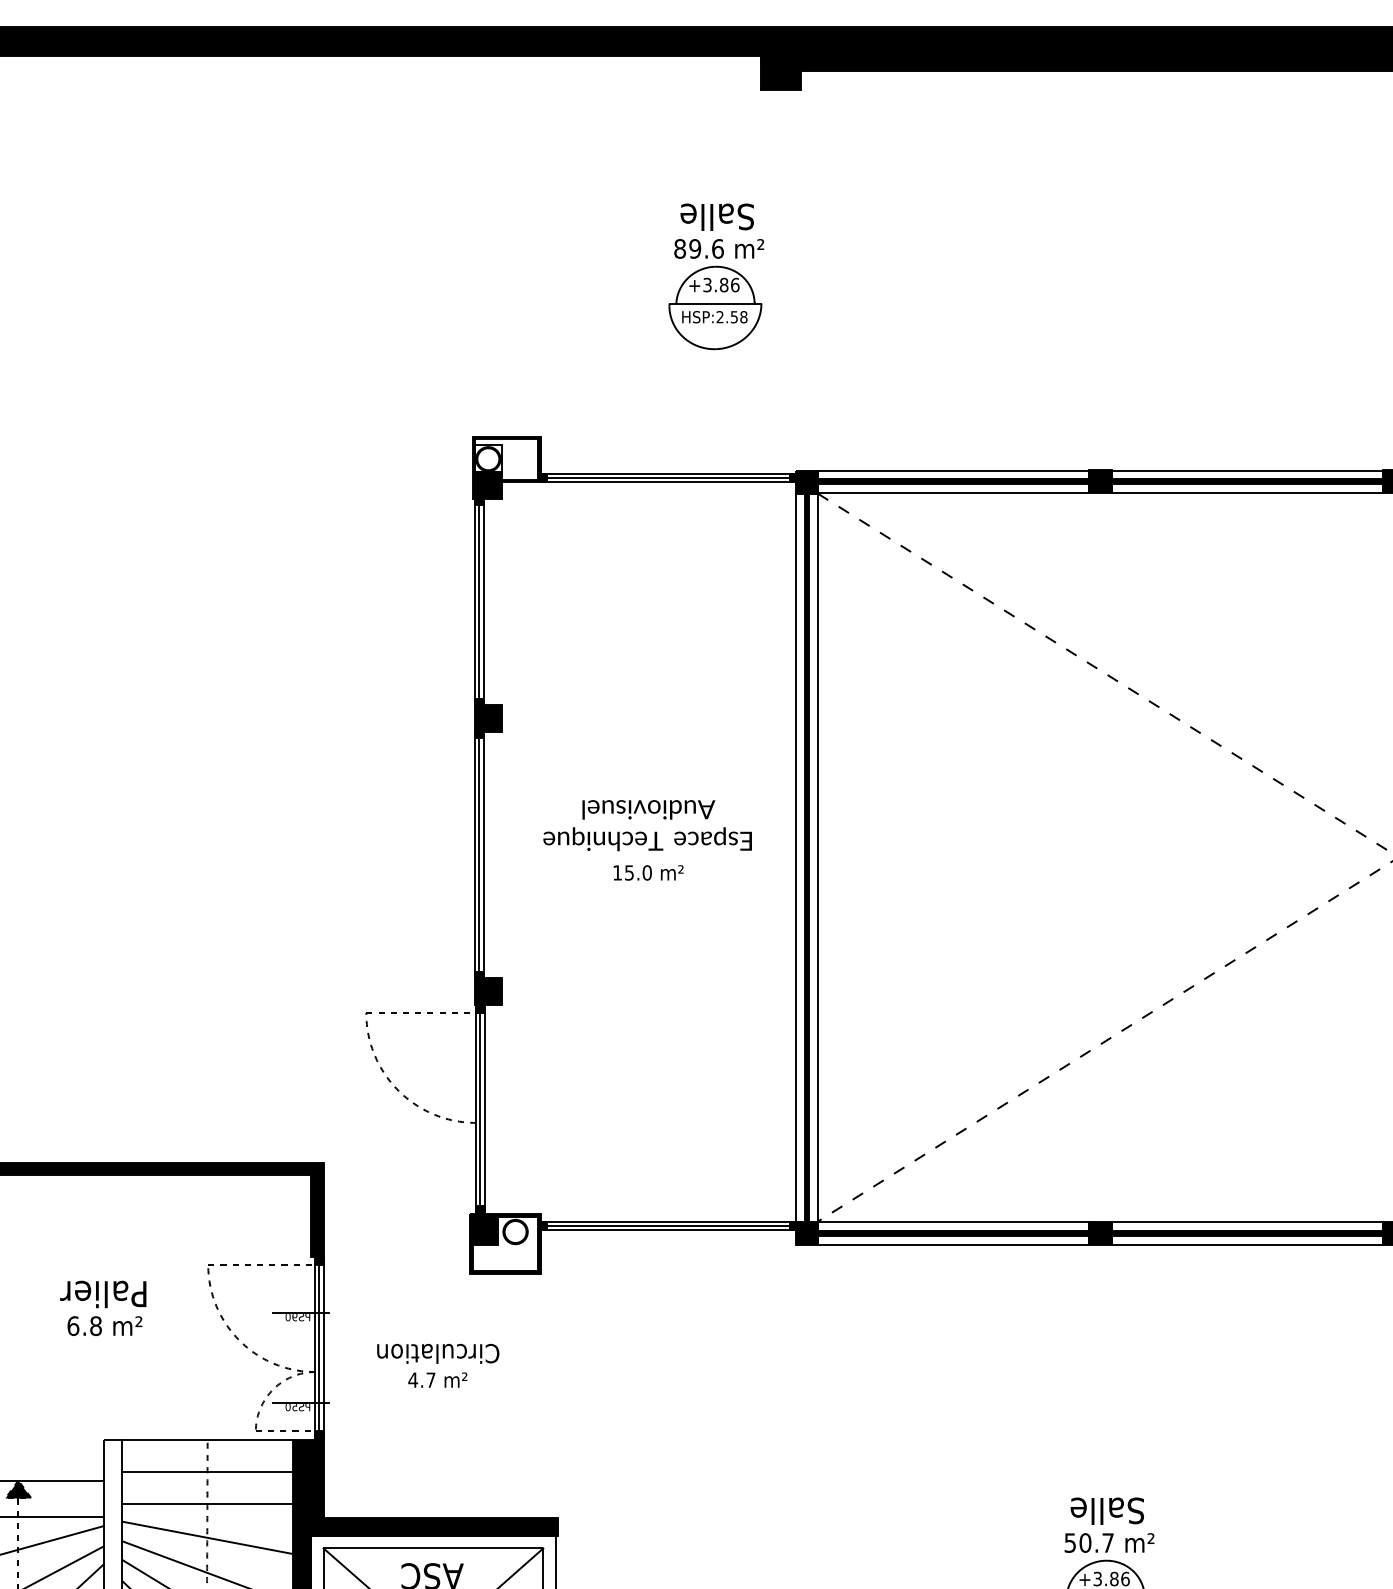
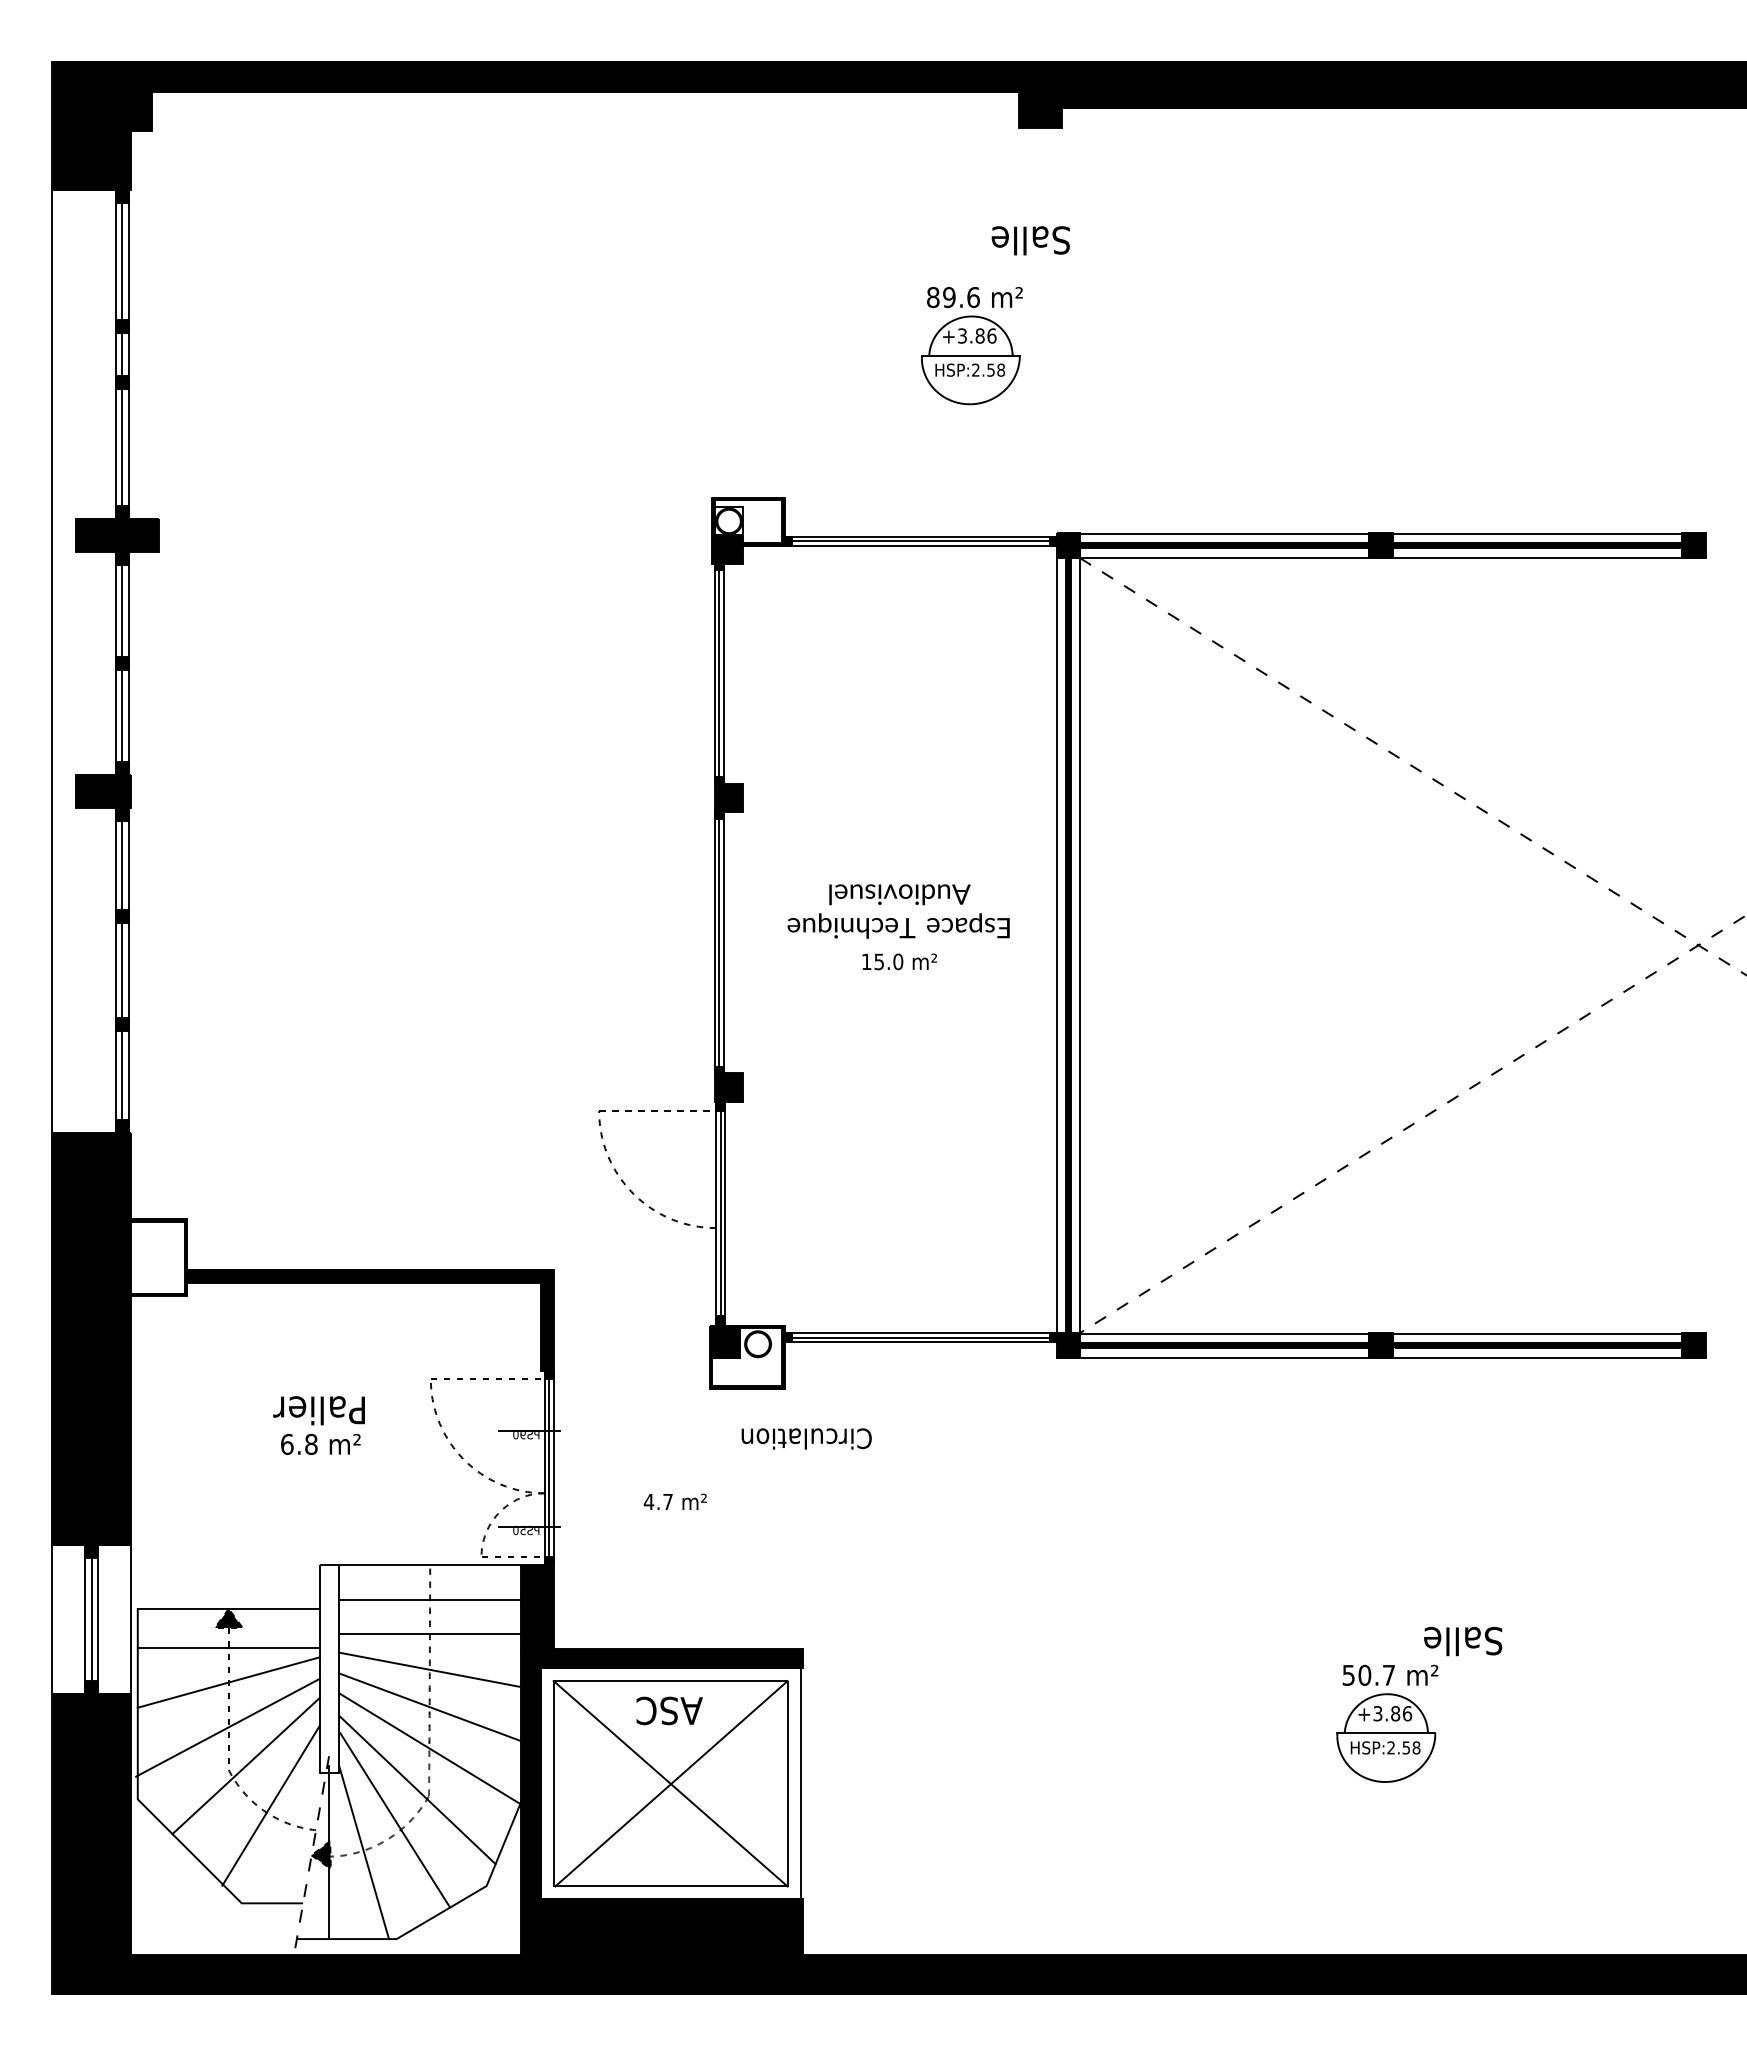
text: (716, 216) -> (1030, 240), moved
text: (438, 1353) -> (806, 1438), moved
text: (1107, 1511) -> (1463, 1641), moved

